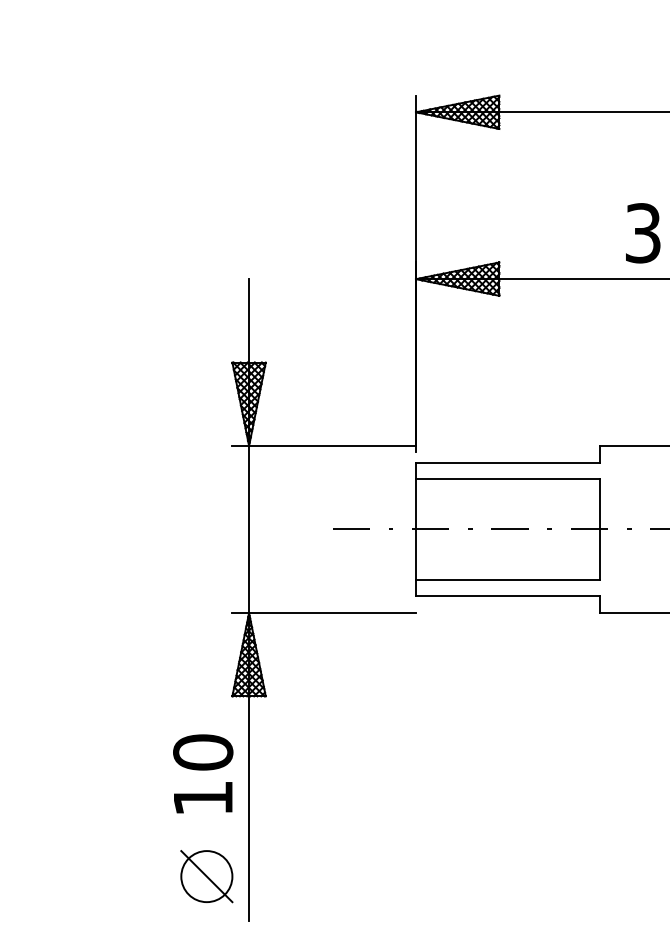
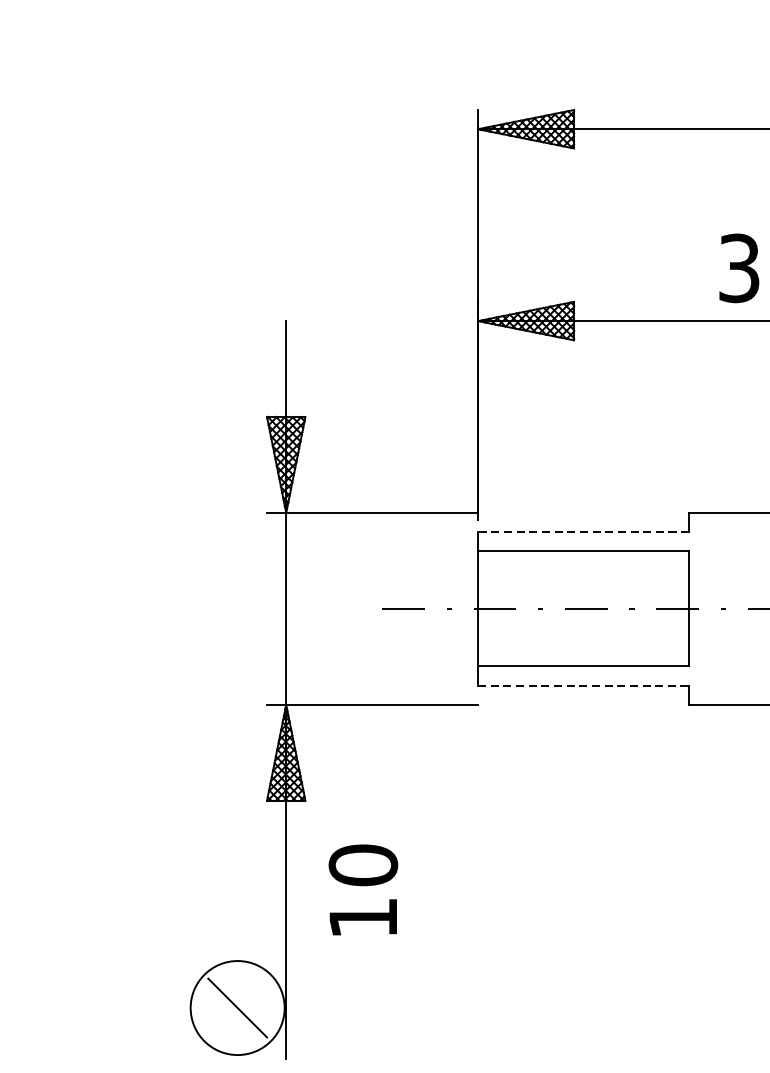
line: (507, 462) -> (583, 531), solid -> dashed
line: (507, 596) -> (583, 685), solid -> dashed
text: (203, 773) -> (363, 889), moved
circle: (206, 876) -> (237, 1007), size x1.6

